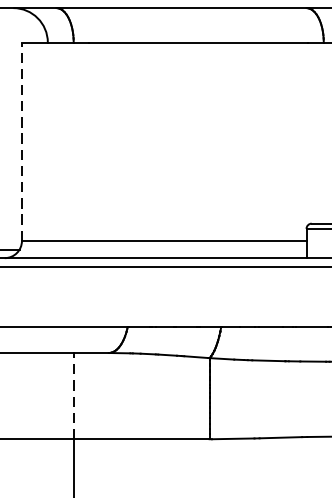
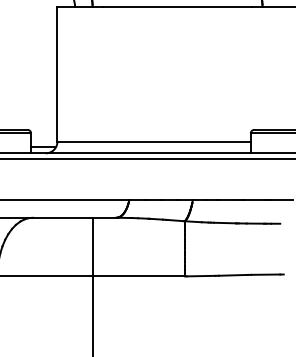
line: (22, 140) -> (57, 73), dashed -> solid
line: (73, 395) -> (92, 246), dashed -> solid

